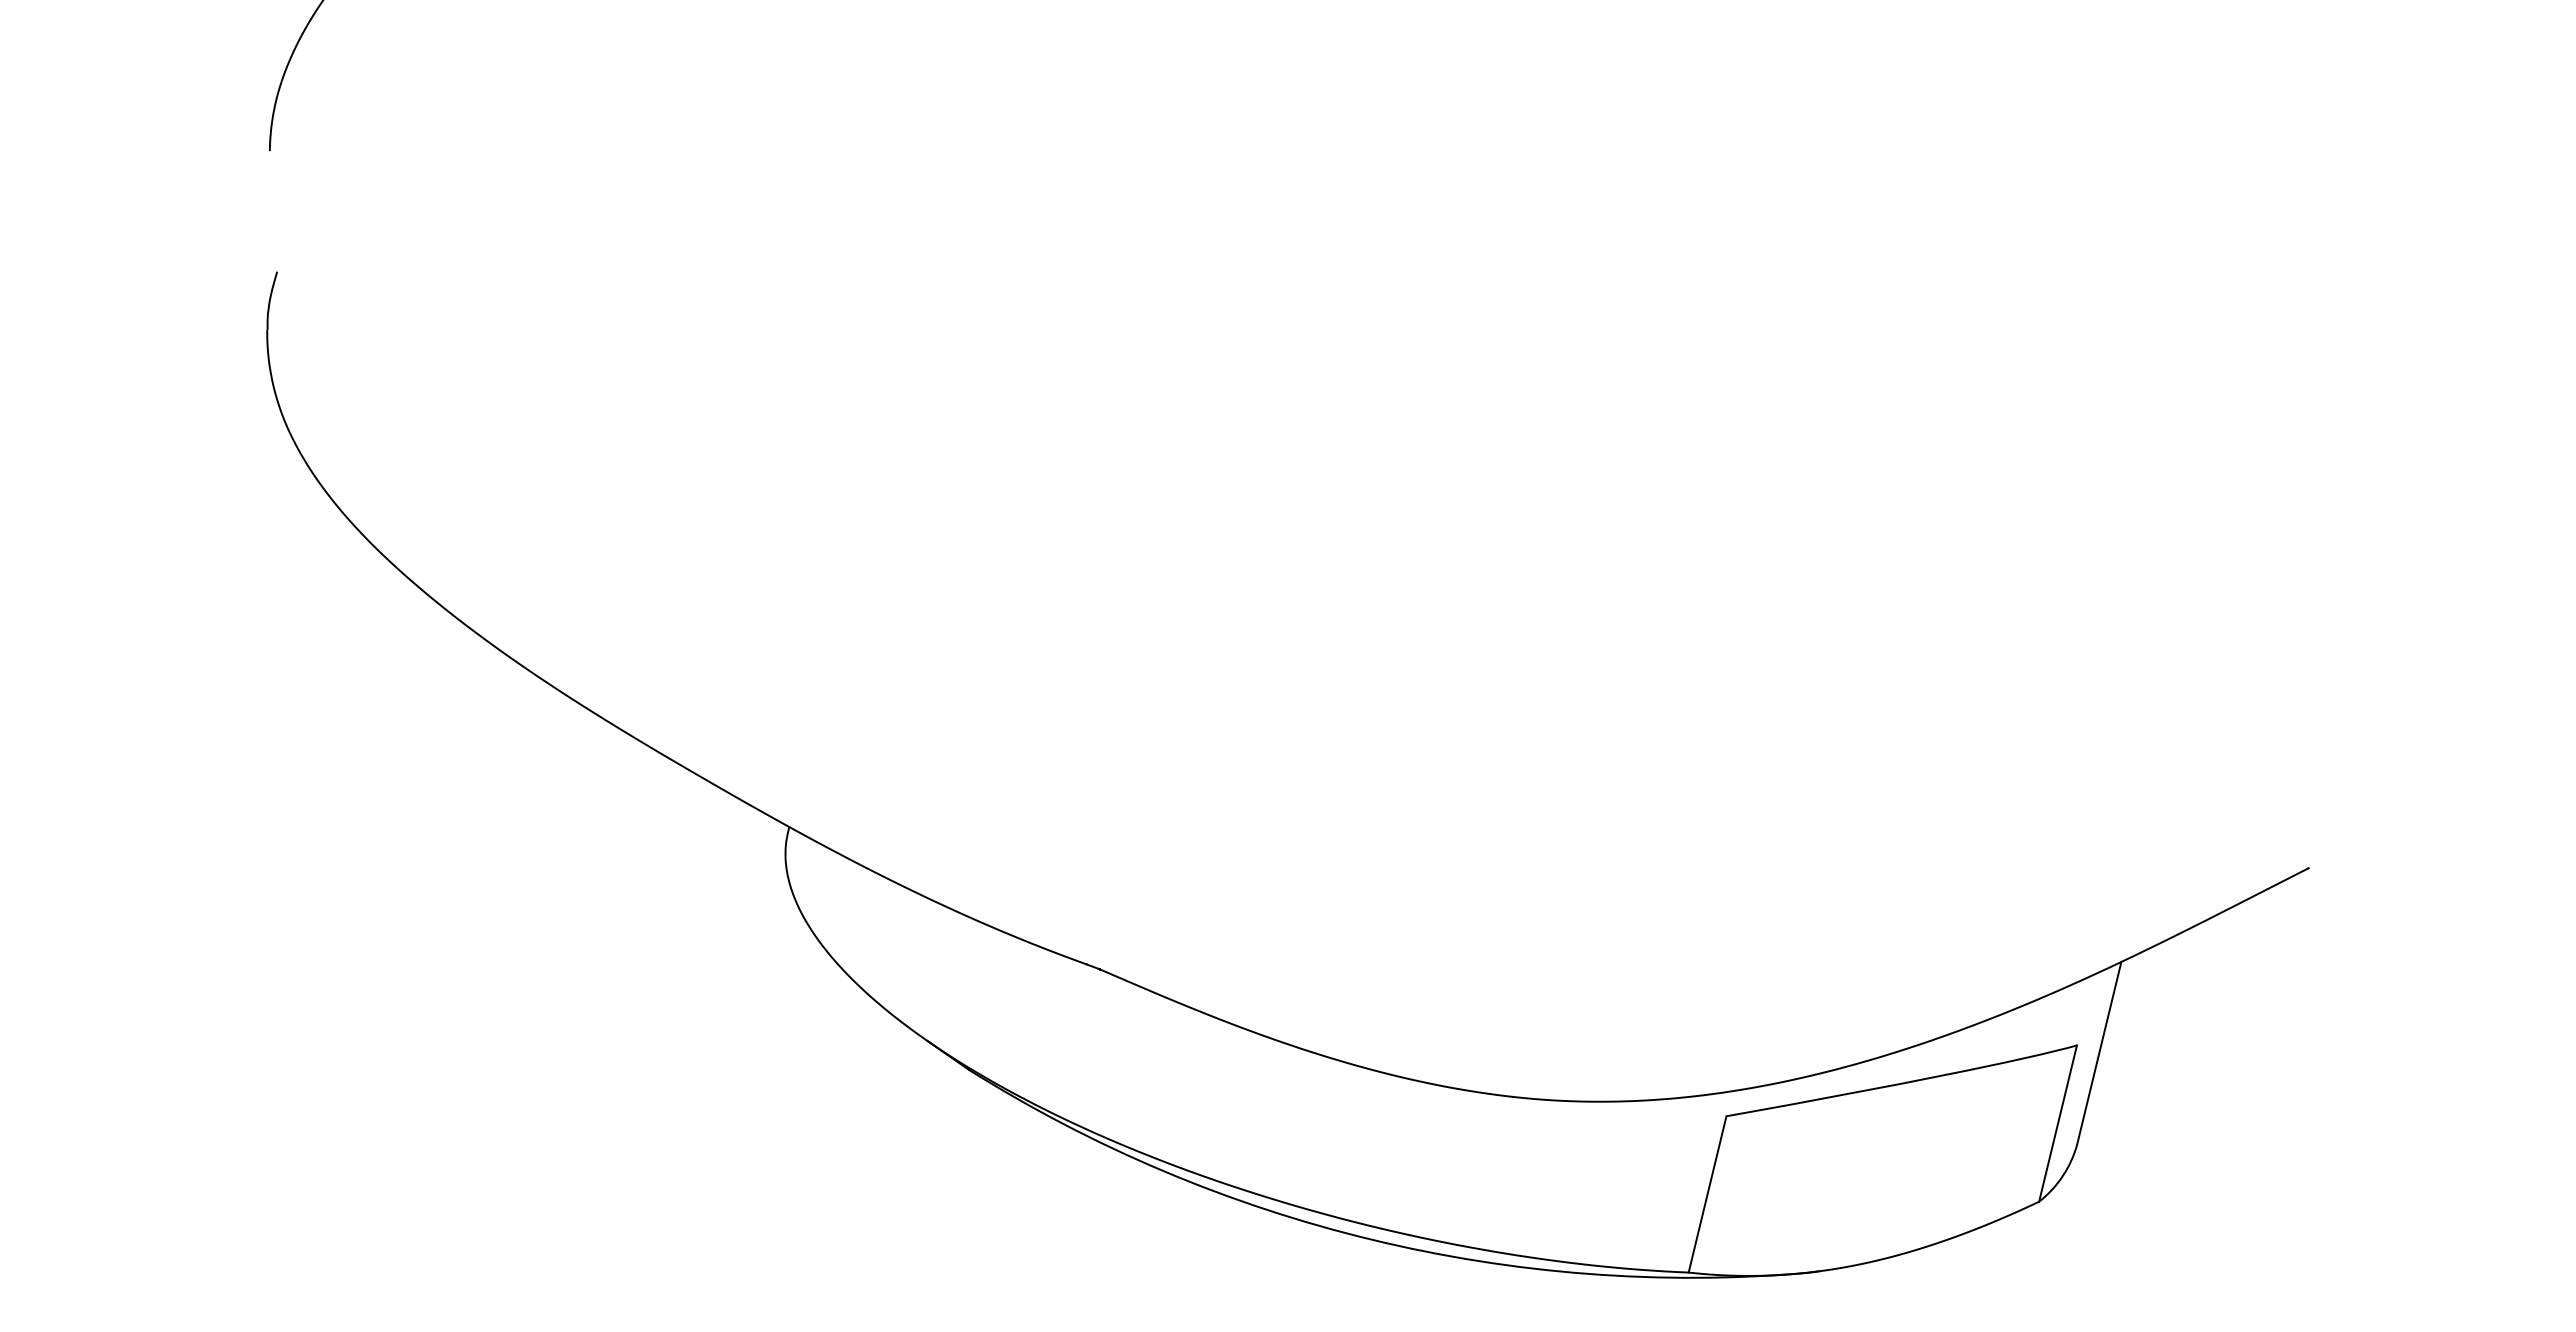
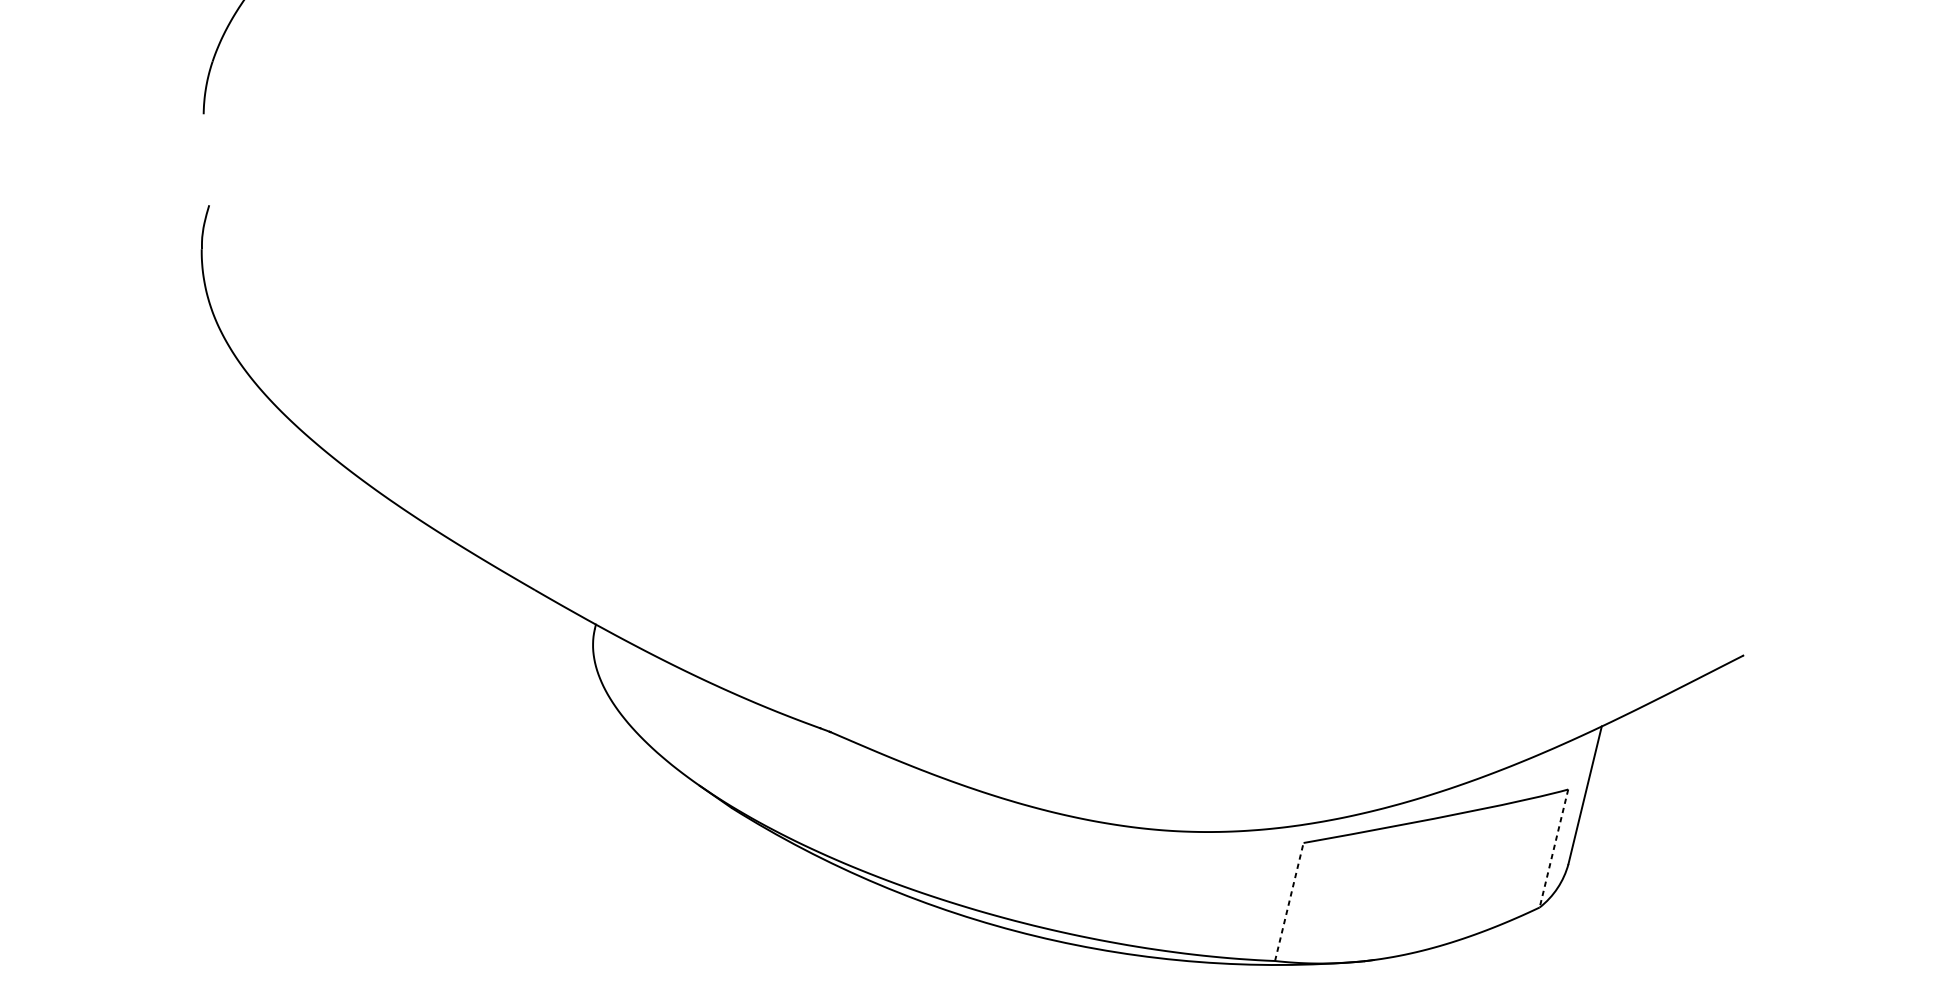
line: (2057, 1124) -> (1553, 849), solid -> dashed
line: (1707, 1193) -> (1289, 901), solid -> dashed

